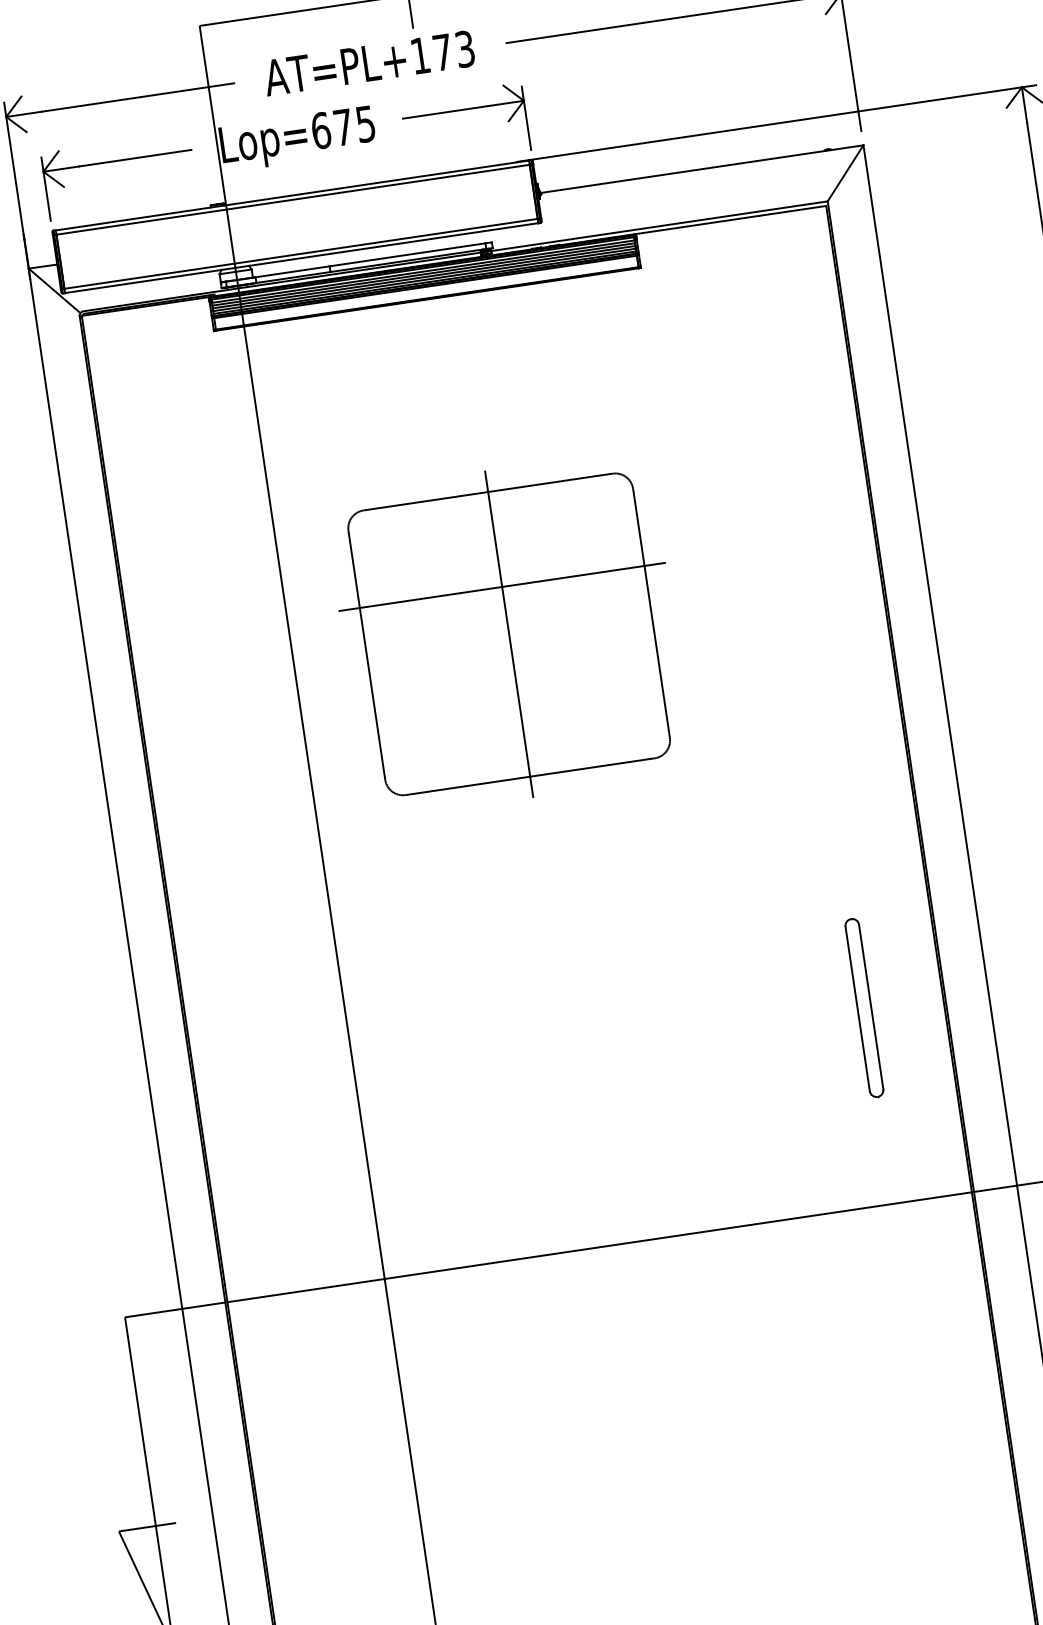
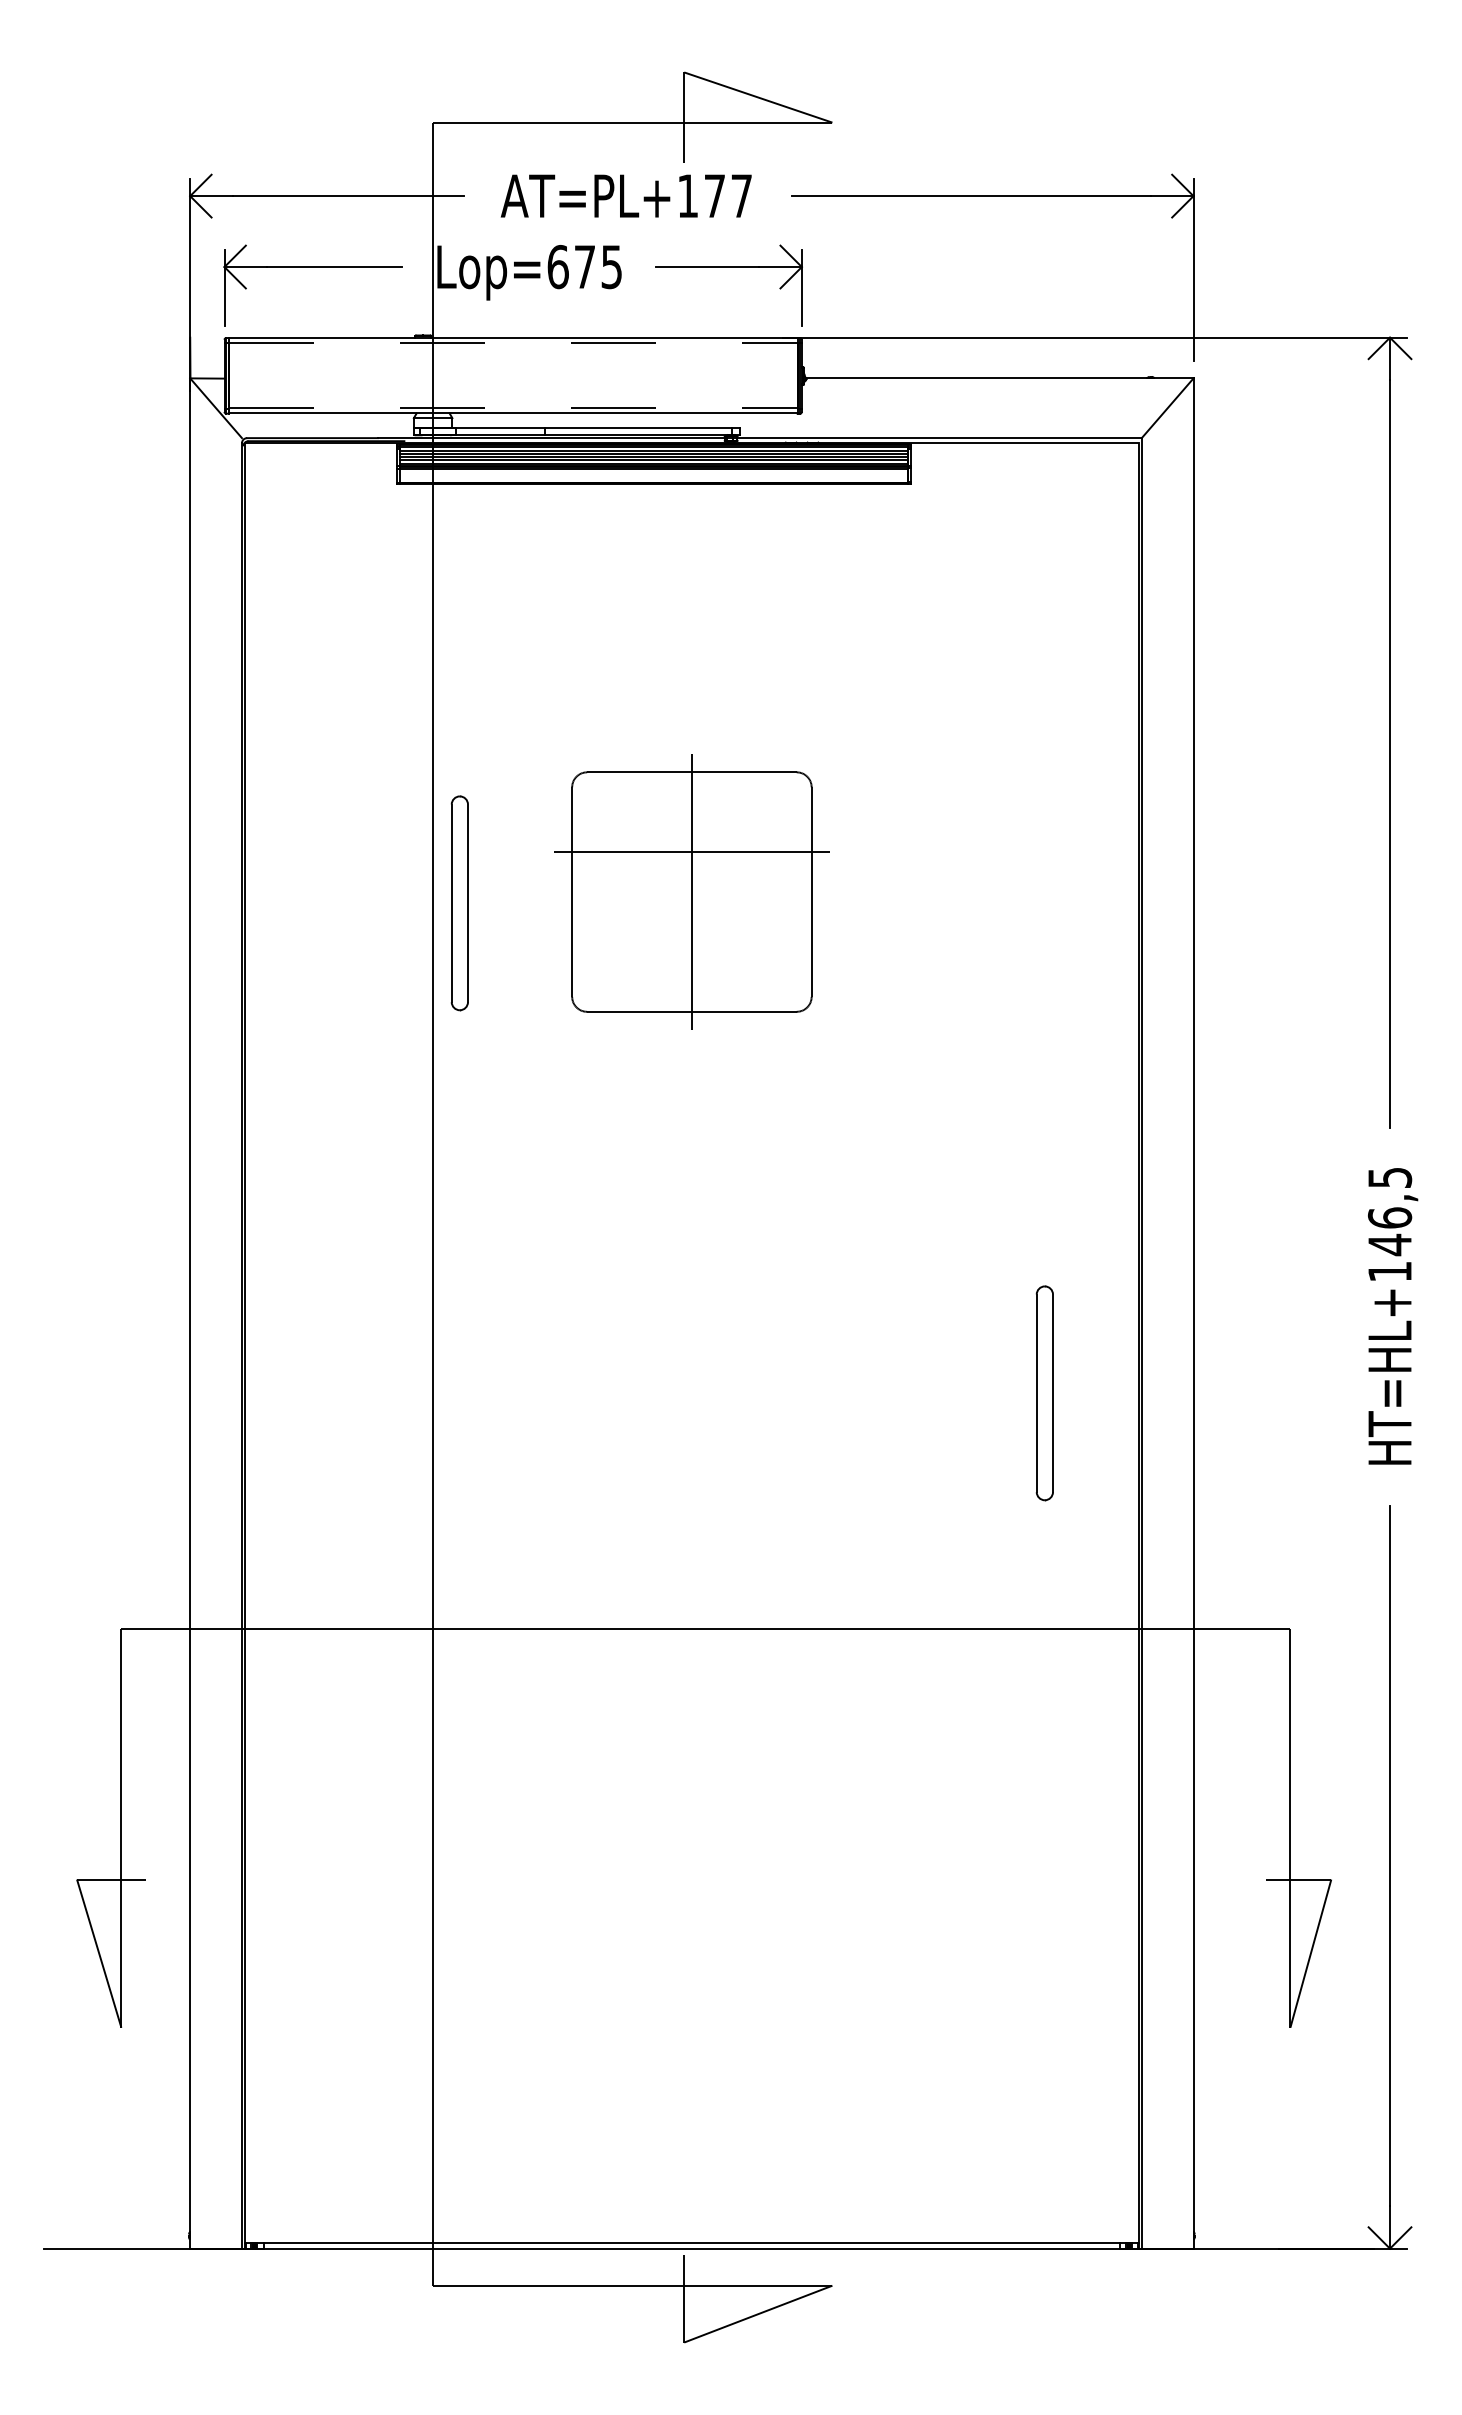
text: (465, 49) -> (741, 196), AT=PL+173 -> AT=PL+177
line: (293, 199) -> (513, 343), solid -> dashed
line: (301, 253) -> (513, 408), solid -> dashed
part: (508, 633) -> (691, 891), size x0.7
part: (317, 672) -> (459, 903), added

